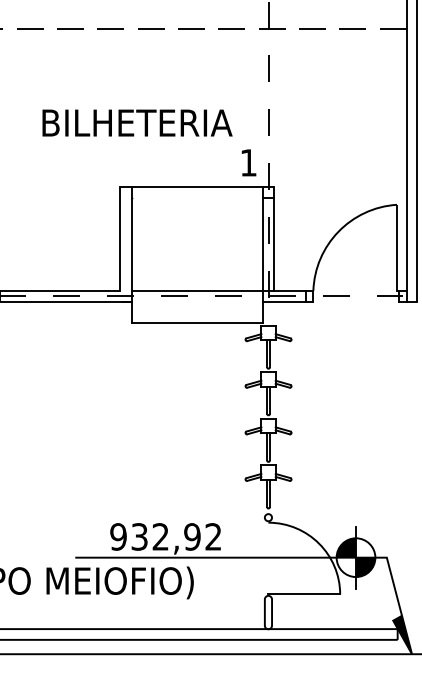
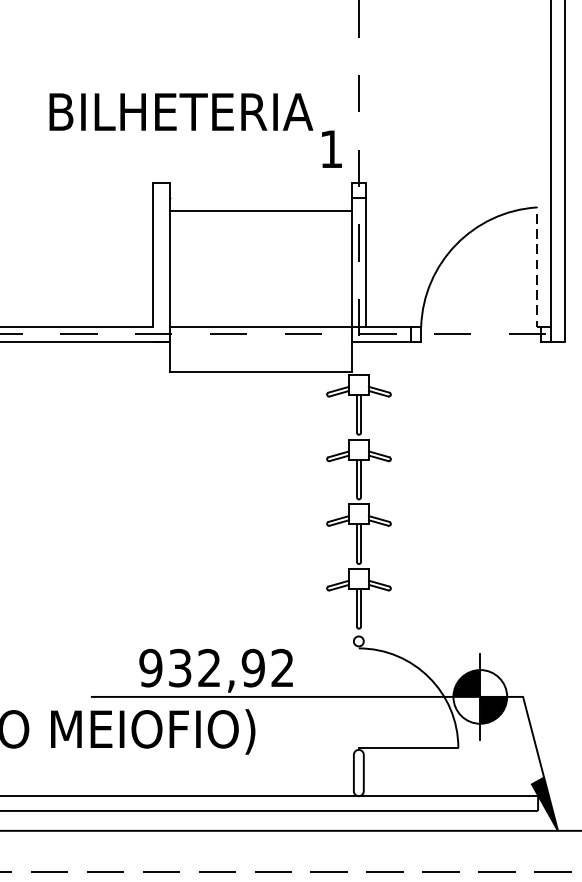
text: (137, 122) -> (181, 111), moved
line: (197, 187) -> (260, 211), moved
line: (396, 249) -> (536, 269), solid -> dashed

